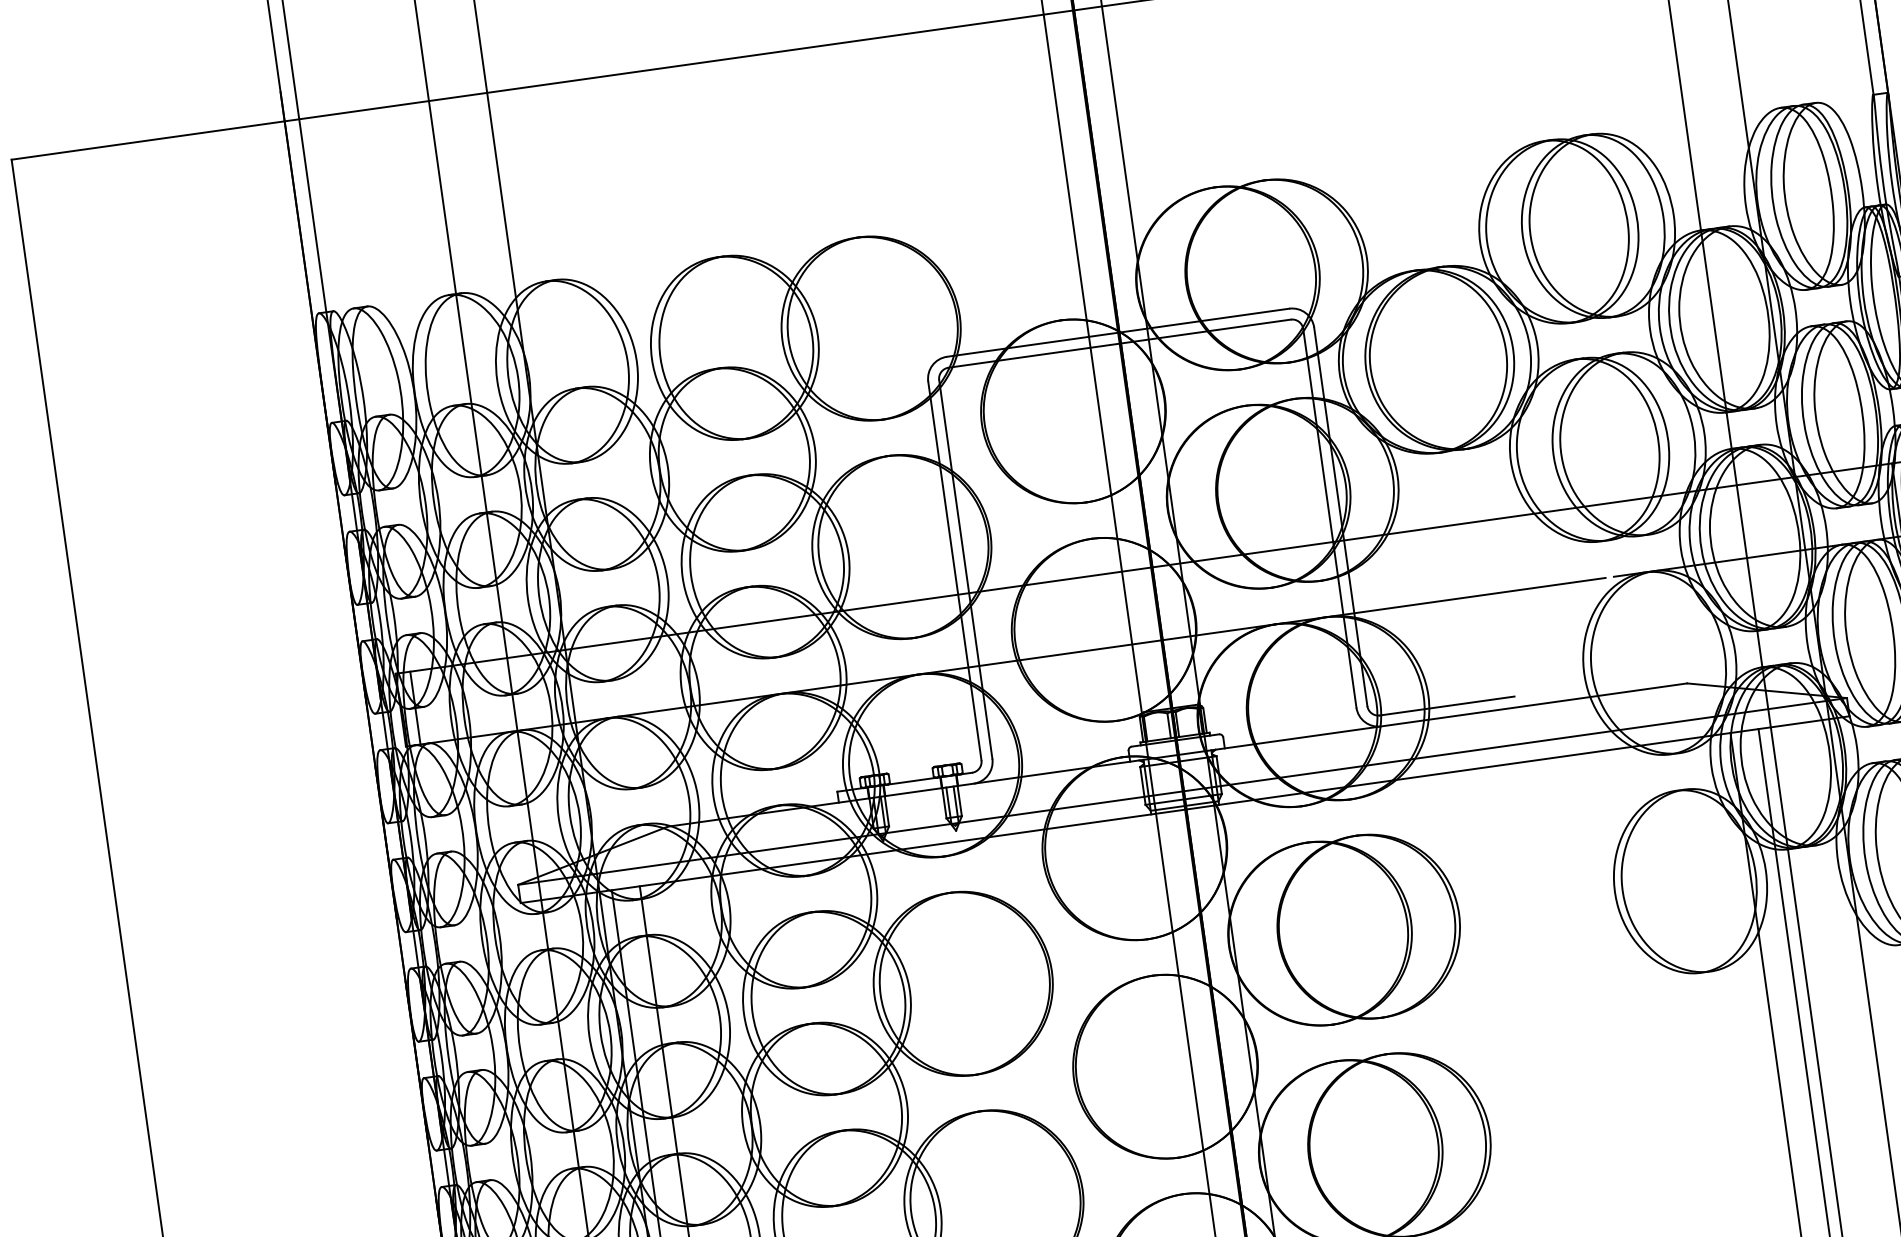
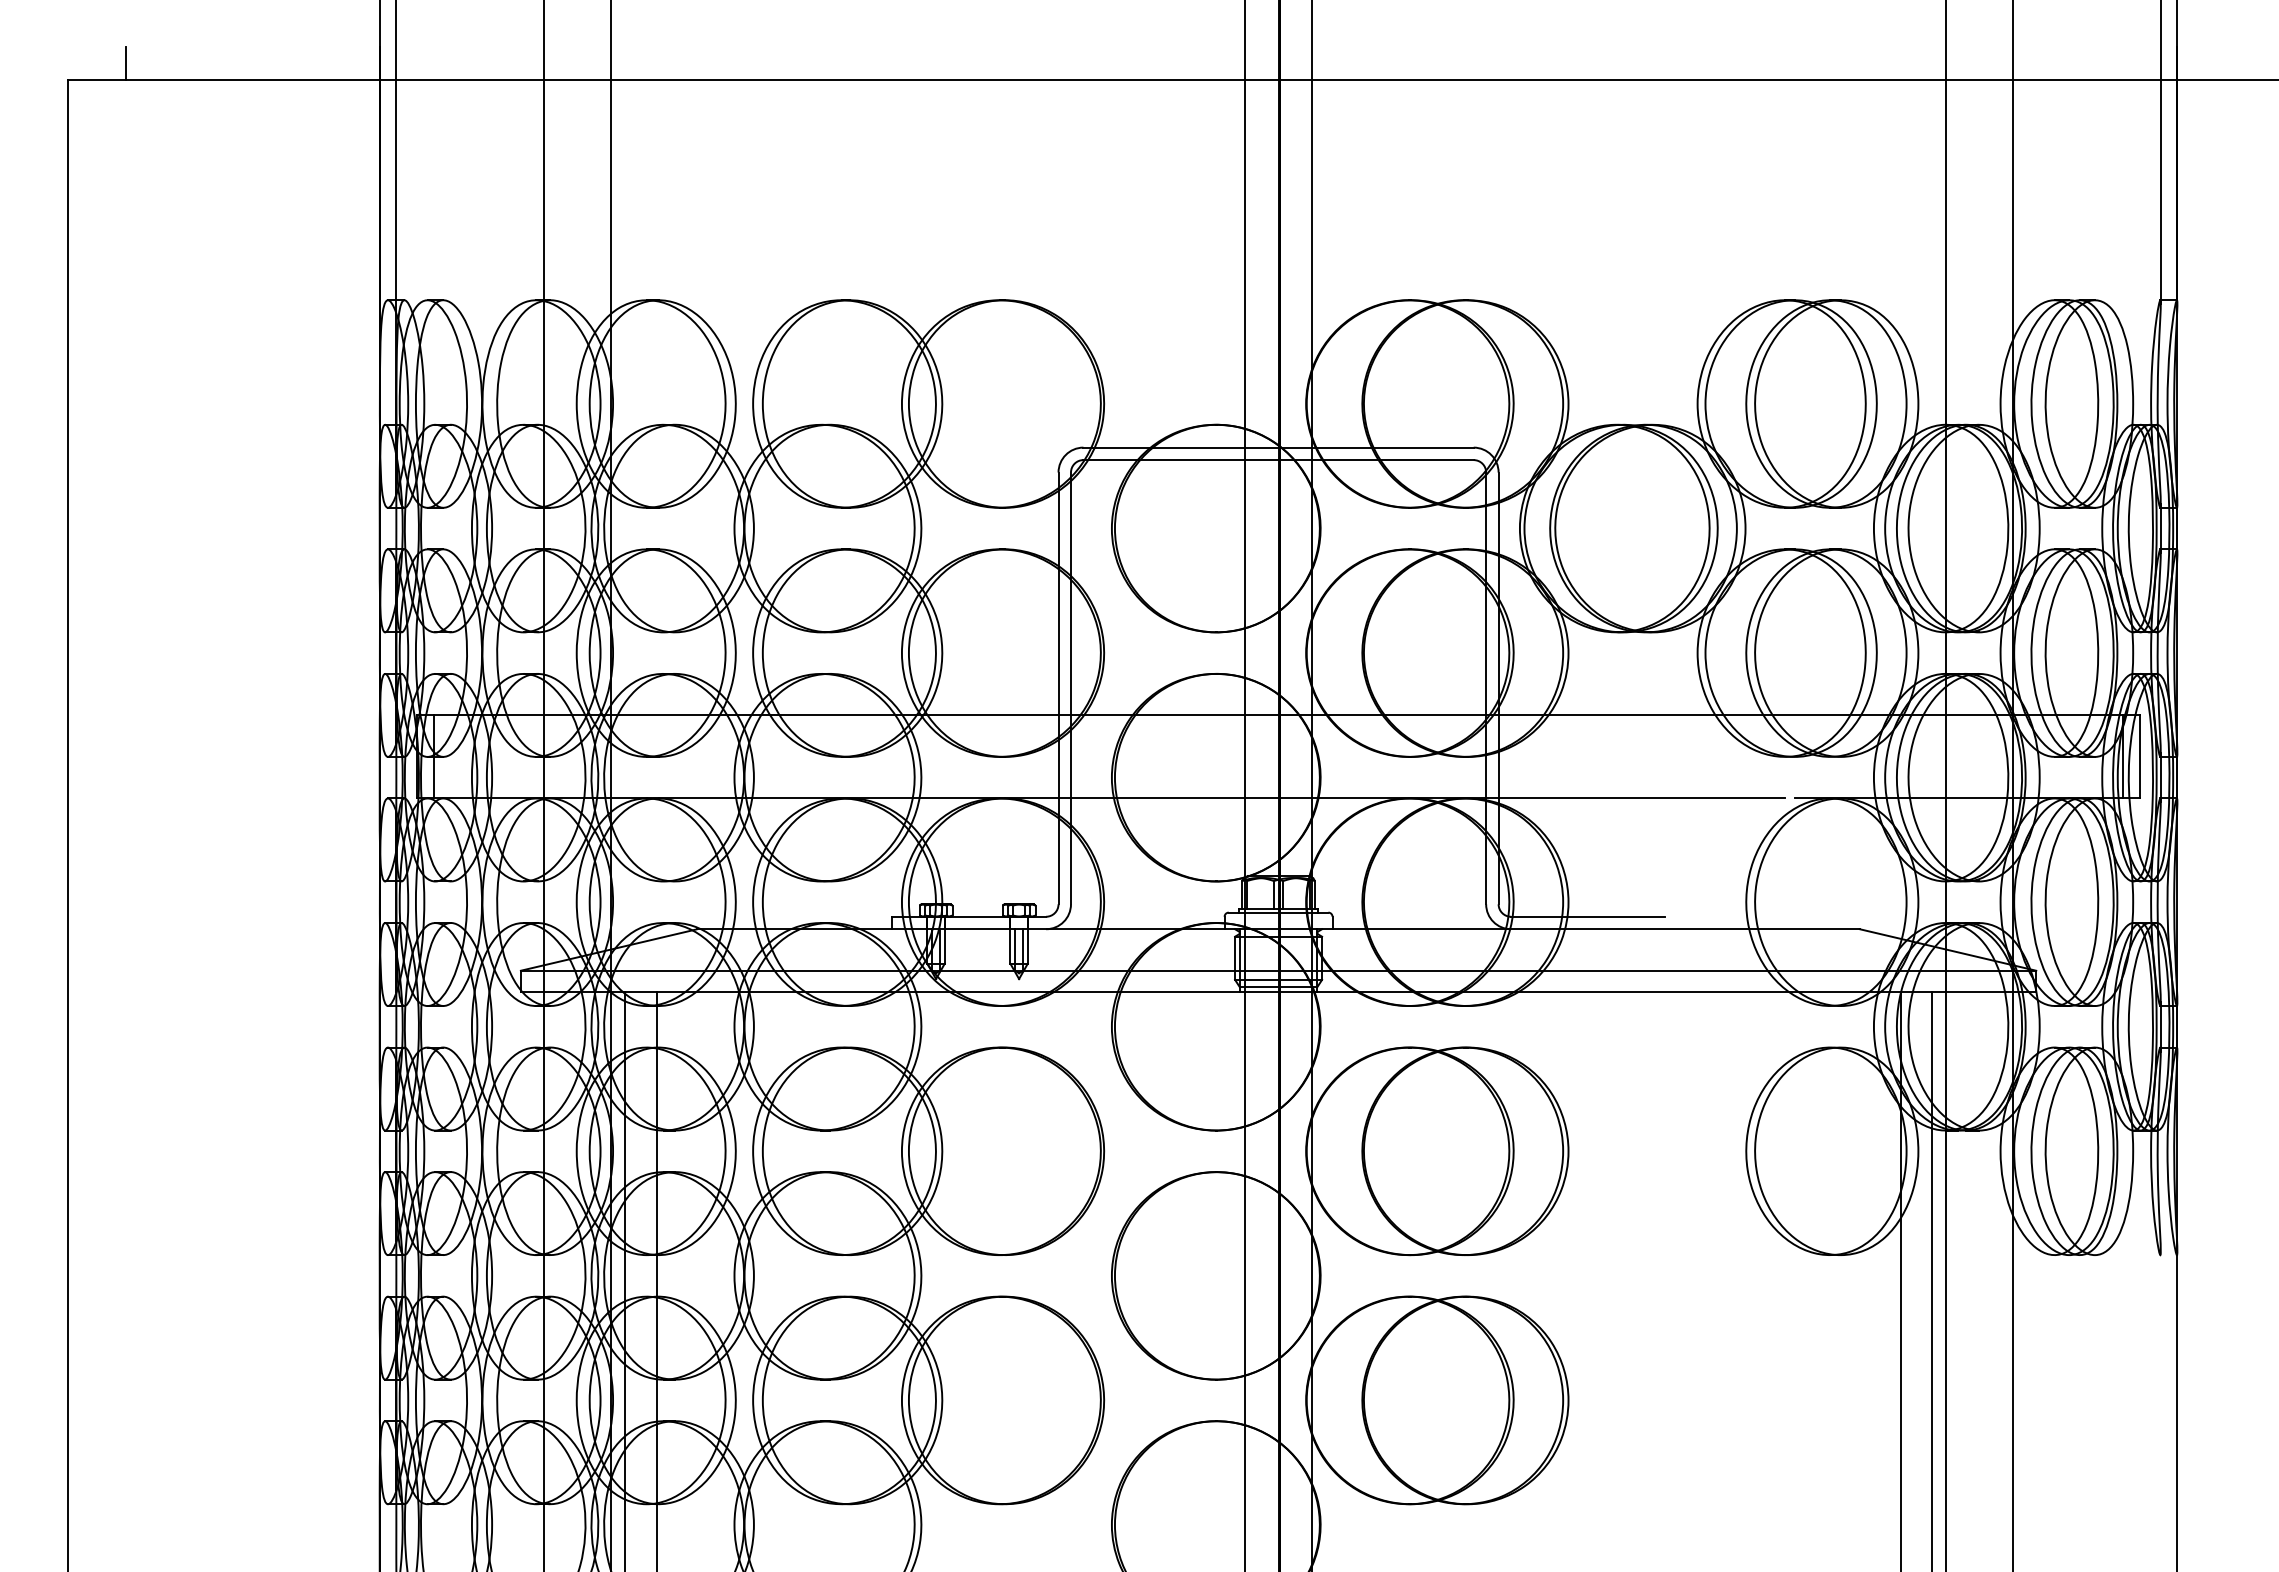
line: (60, 137) -> (126, 63), added

